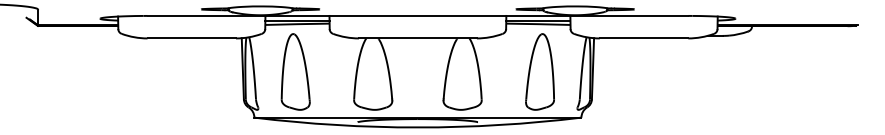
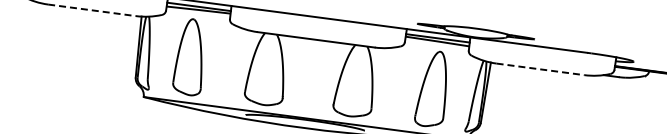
line: (192, 38) -> (92, 10), solid -> dashed
line: (644, 38) -> (540, 69), solid -> dashed

